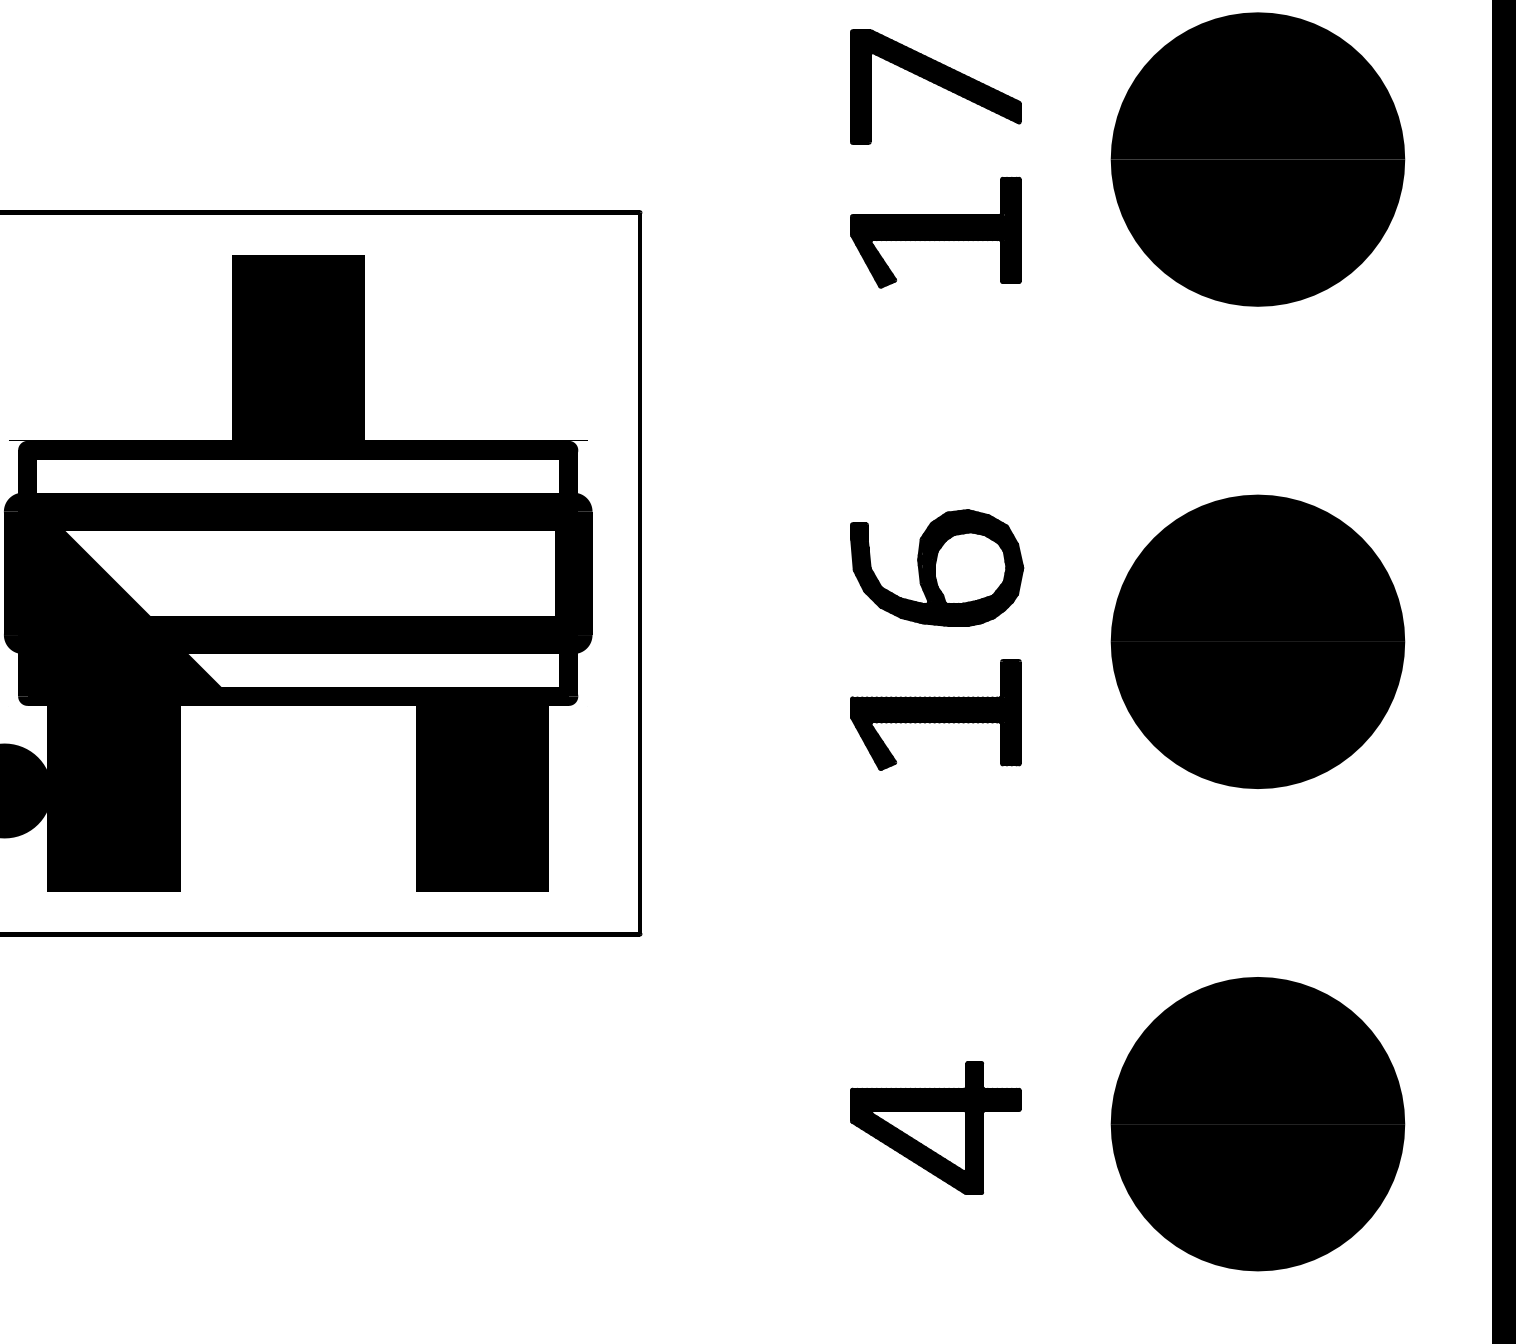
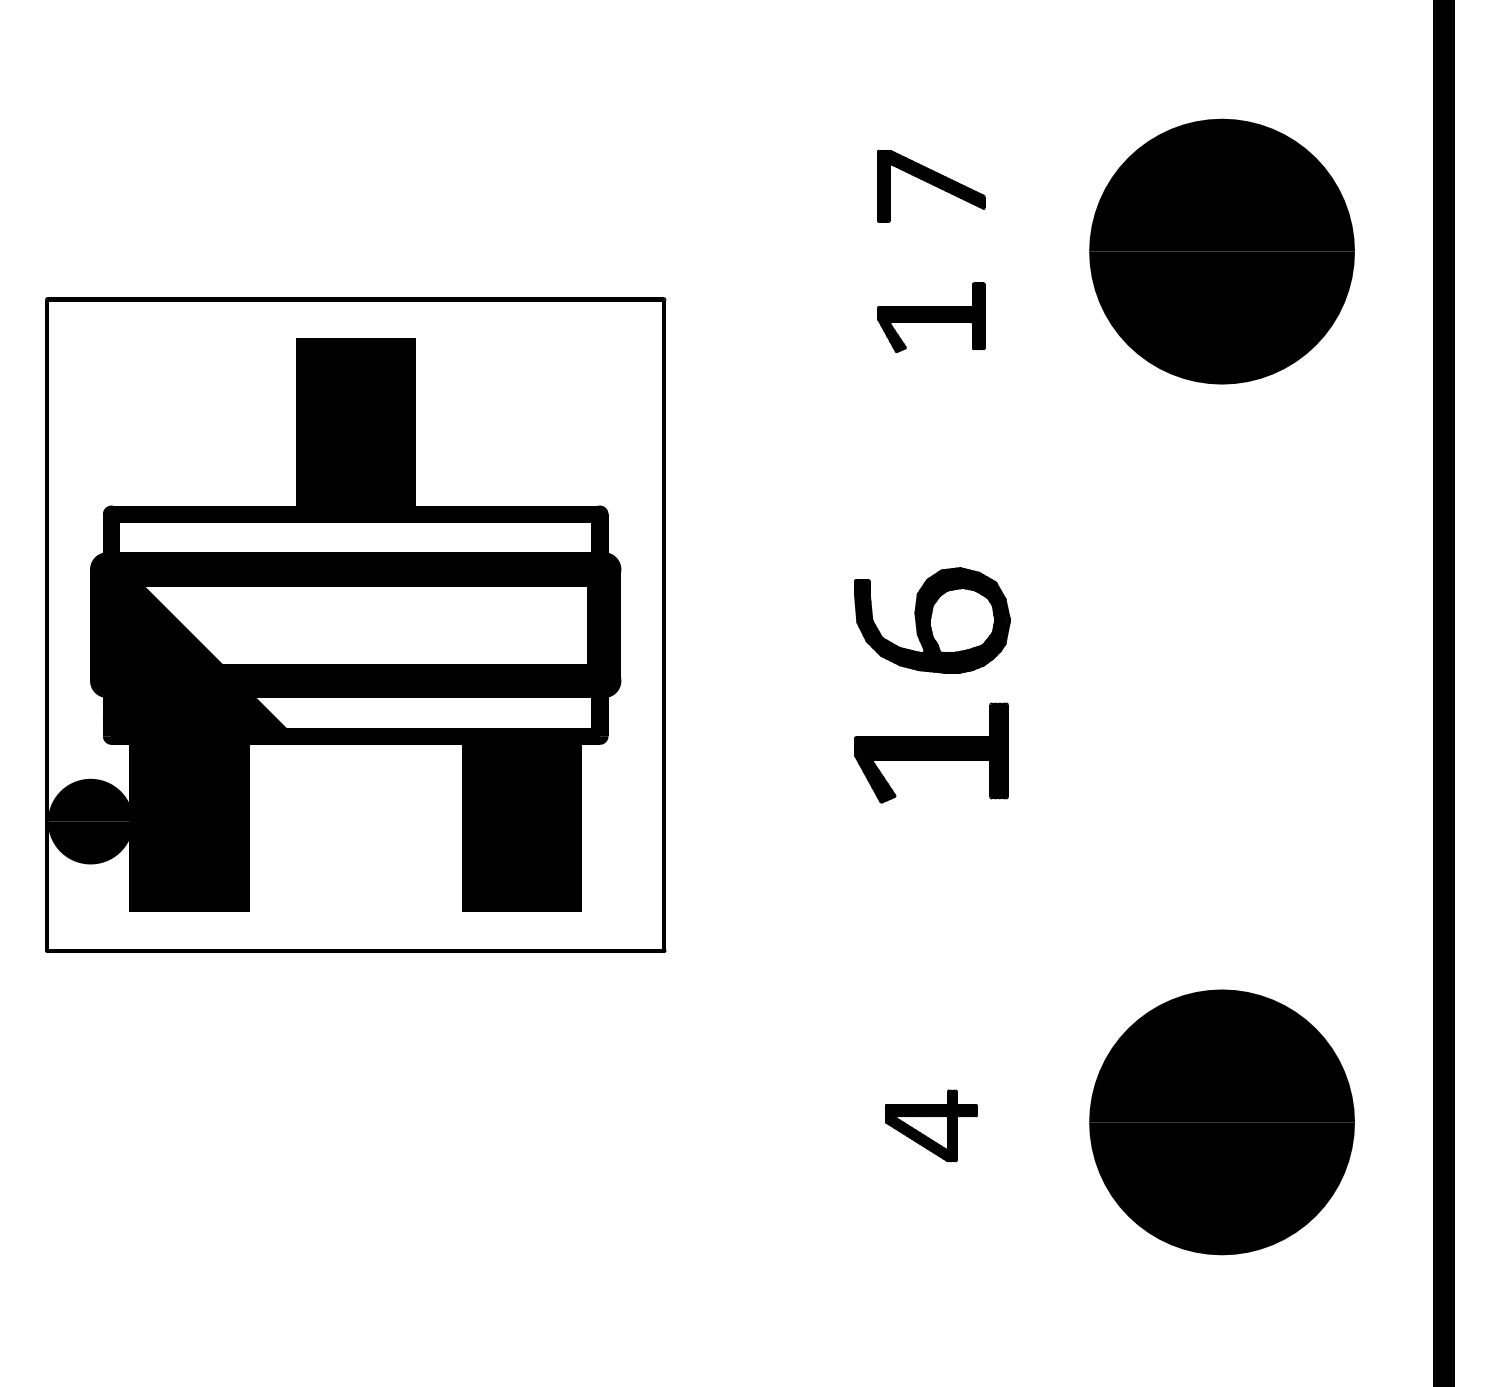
part: (936, 87) -> (931, 186), size x0.7
part: (936, 232) -> (931, 317), size x0.7
part: (1257, 641) -> (1221, 686), removed
part: (936, 1127) -> (931, 1125), size x0.6

